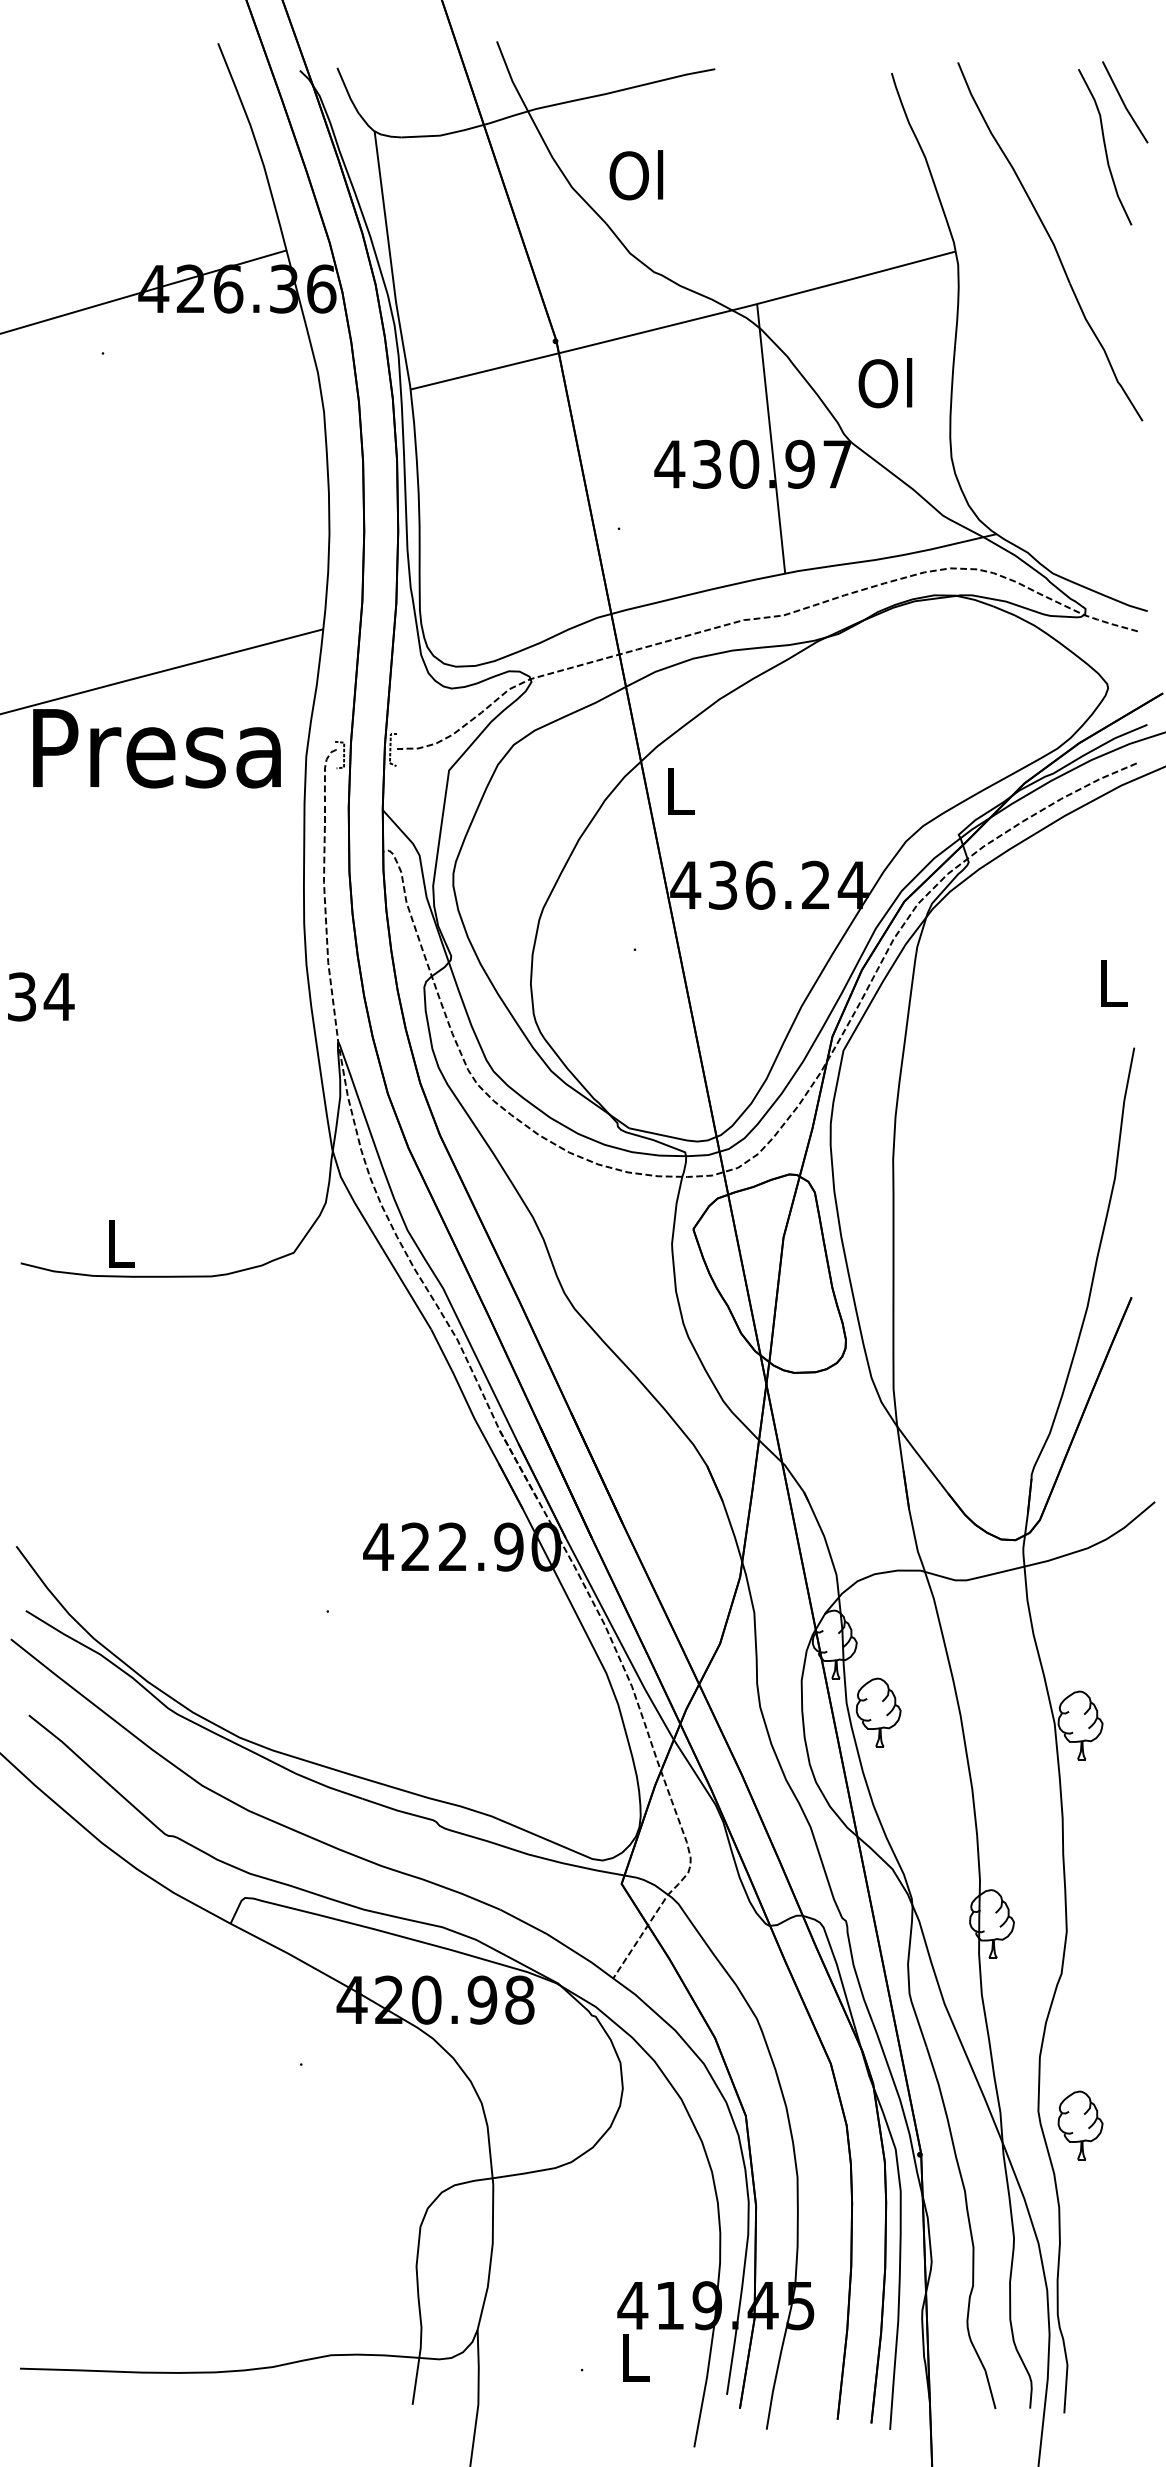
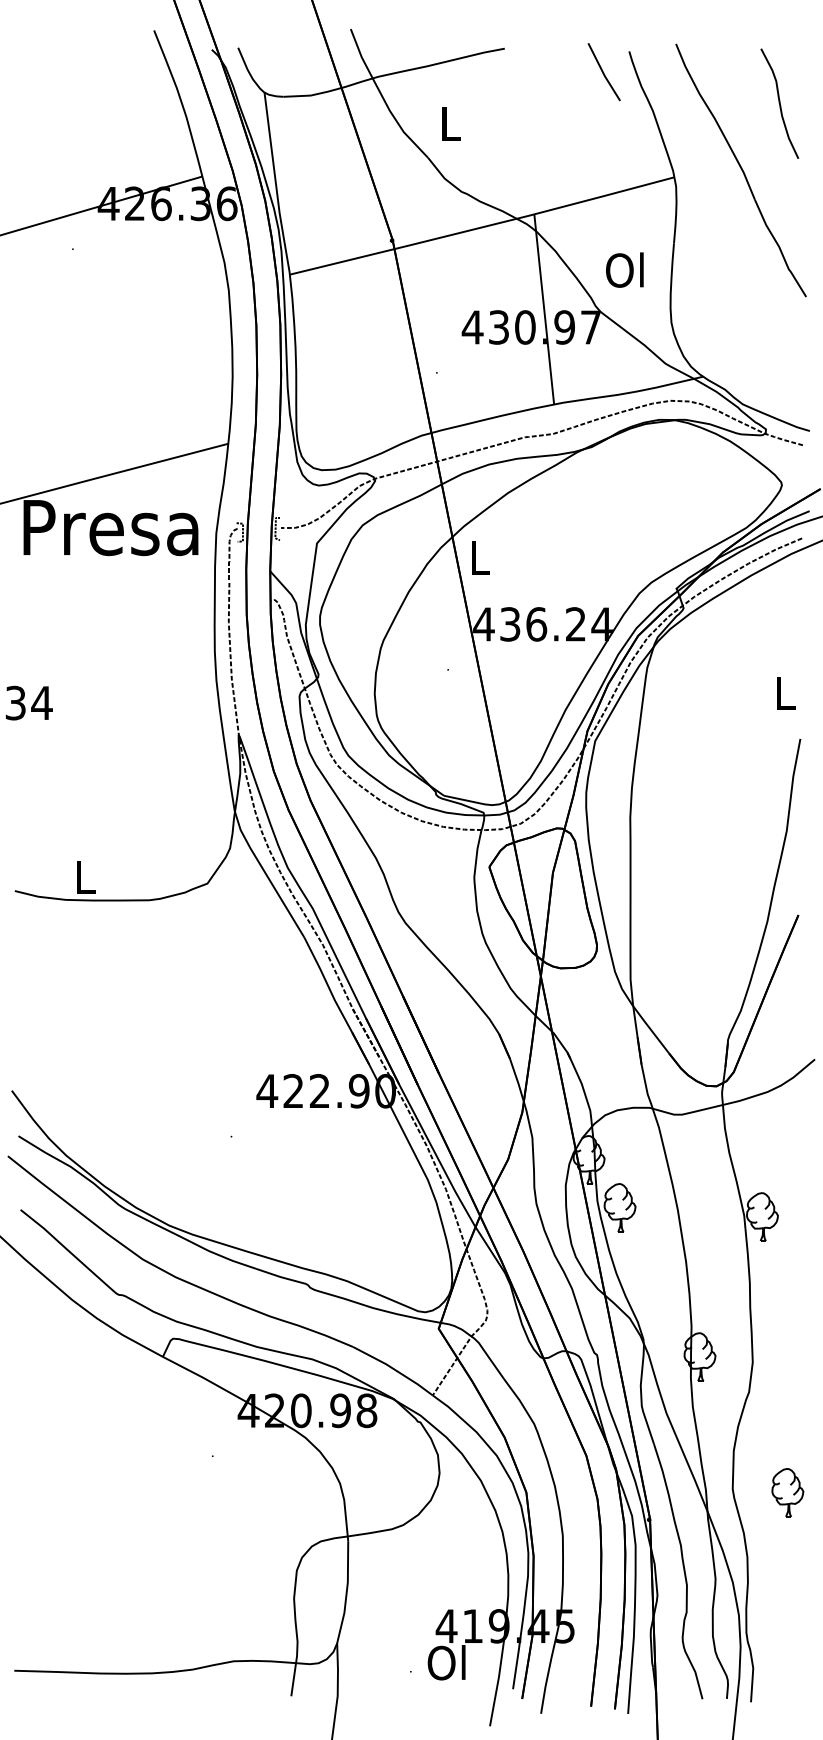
line: (1124, 102) -> (603, 72), moved
text: (636, 175) -> (449, 123), Ol -> L
part: (1080, 2125) -> (787, 1492), moved
text: (632, 2357) -> (446, 1662), L -> Ol

